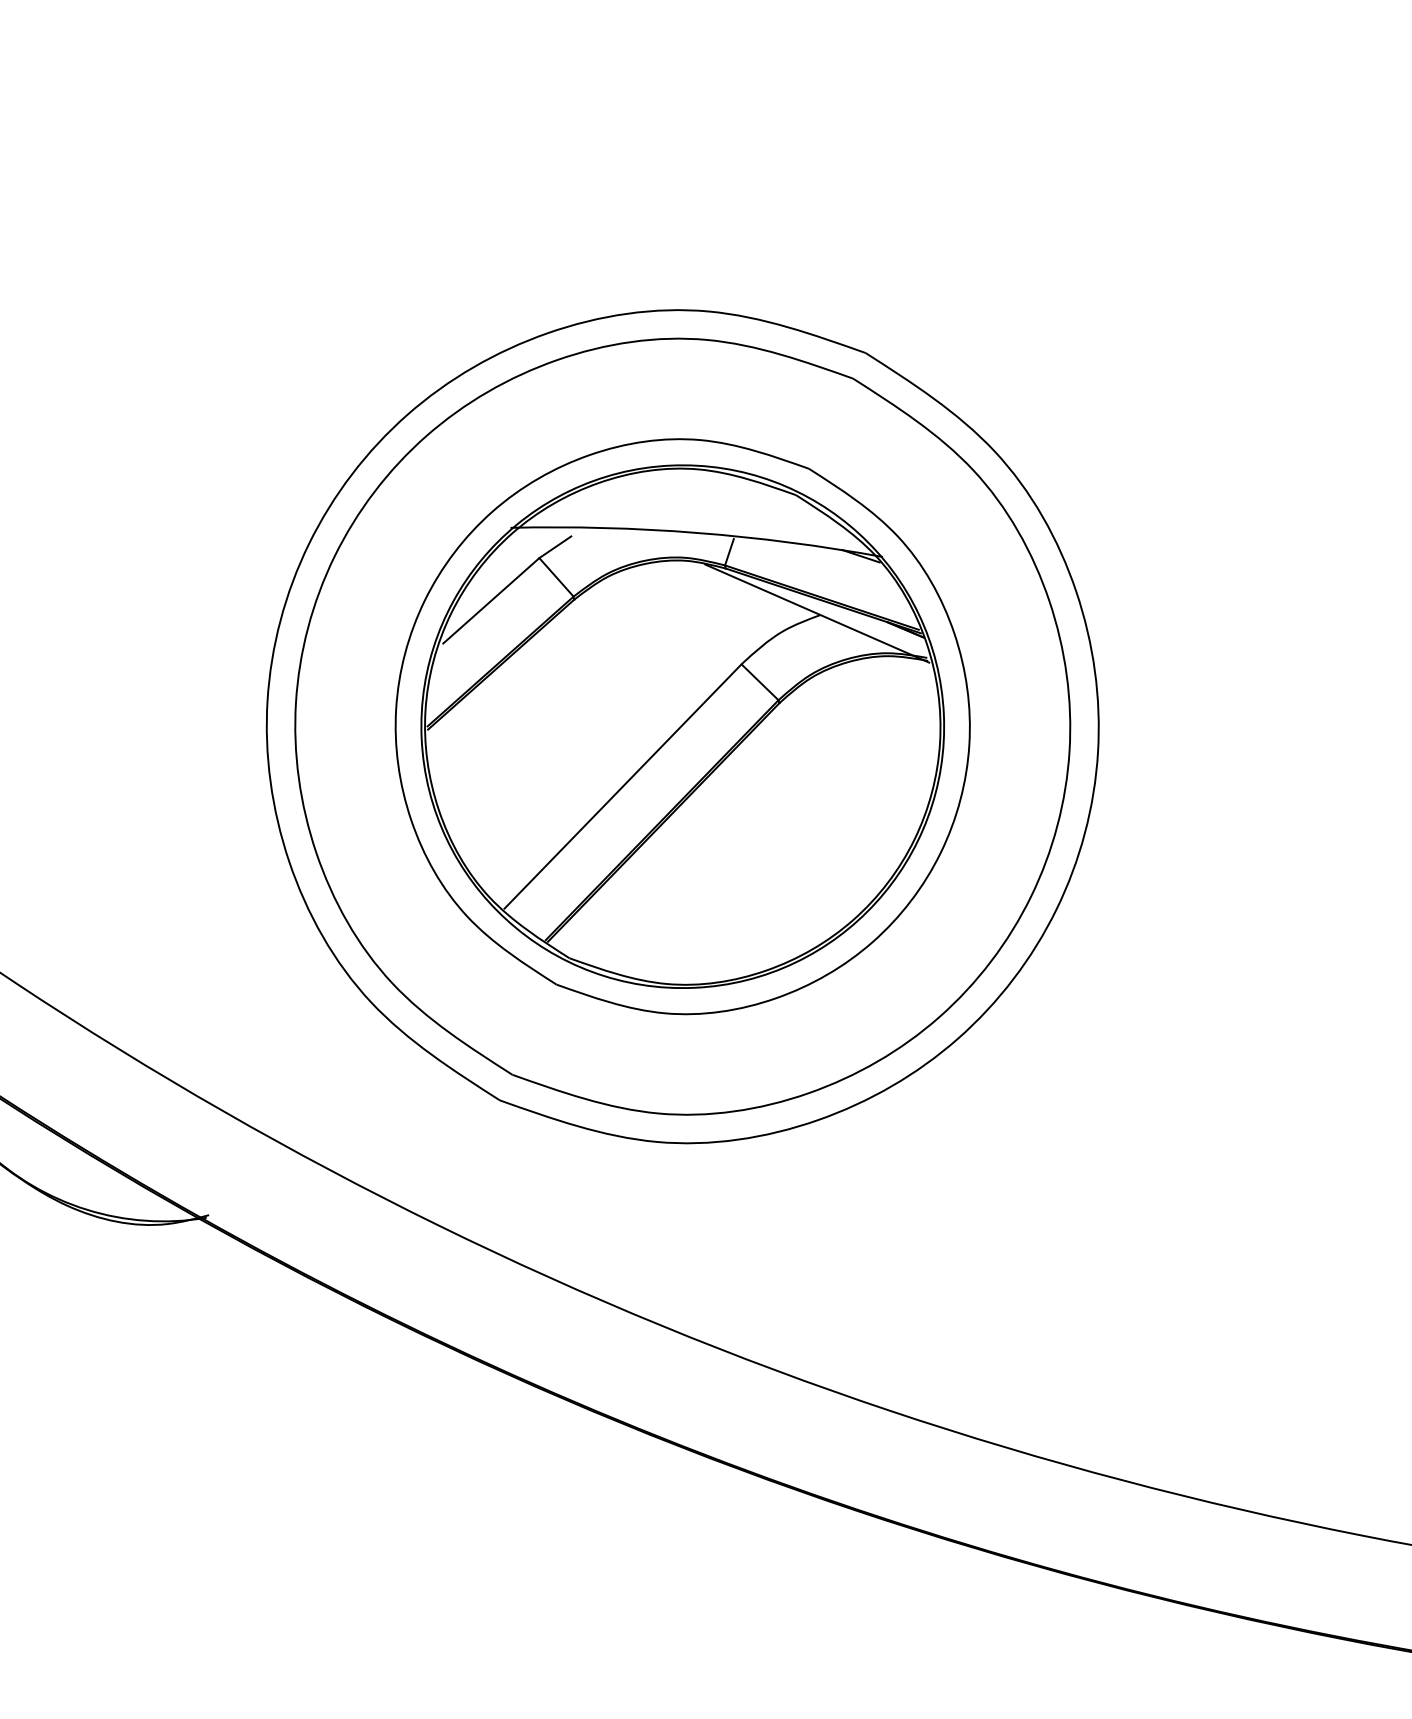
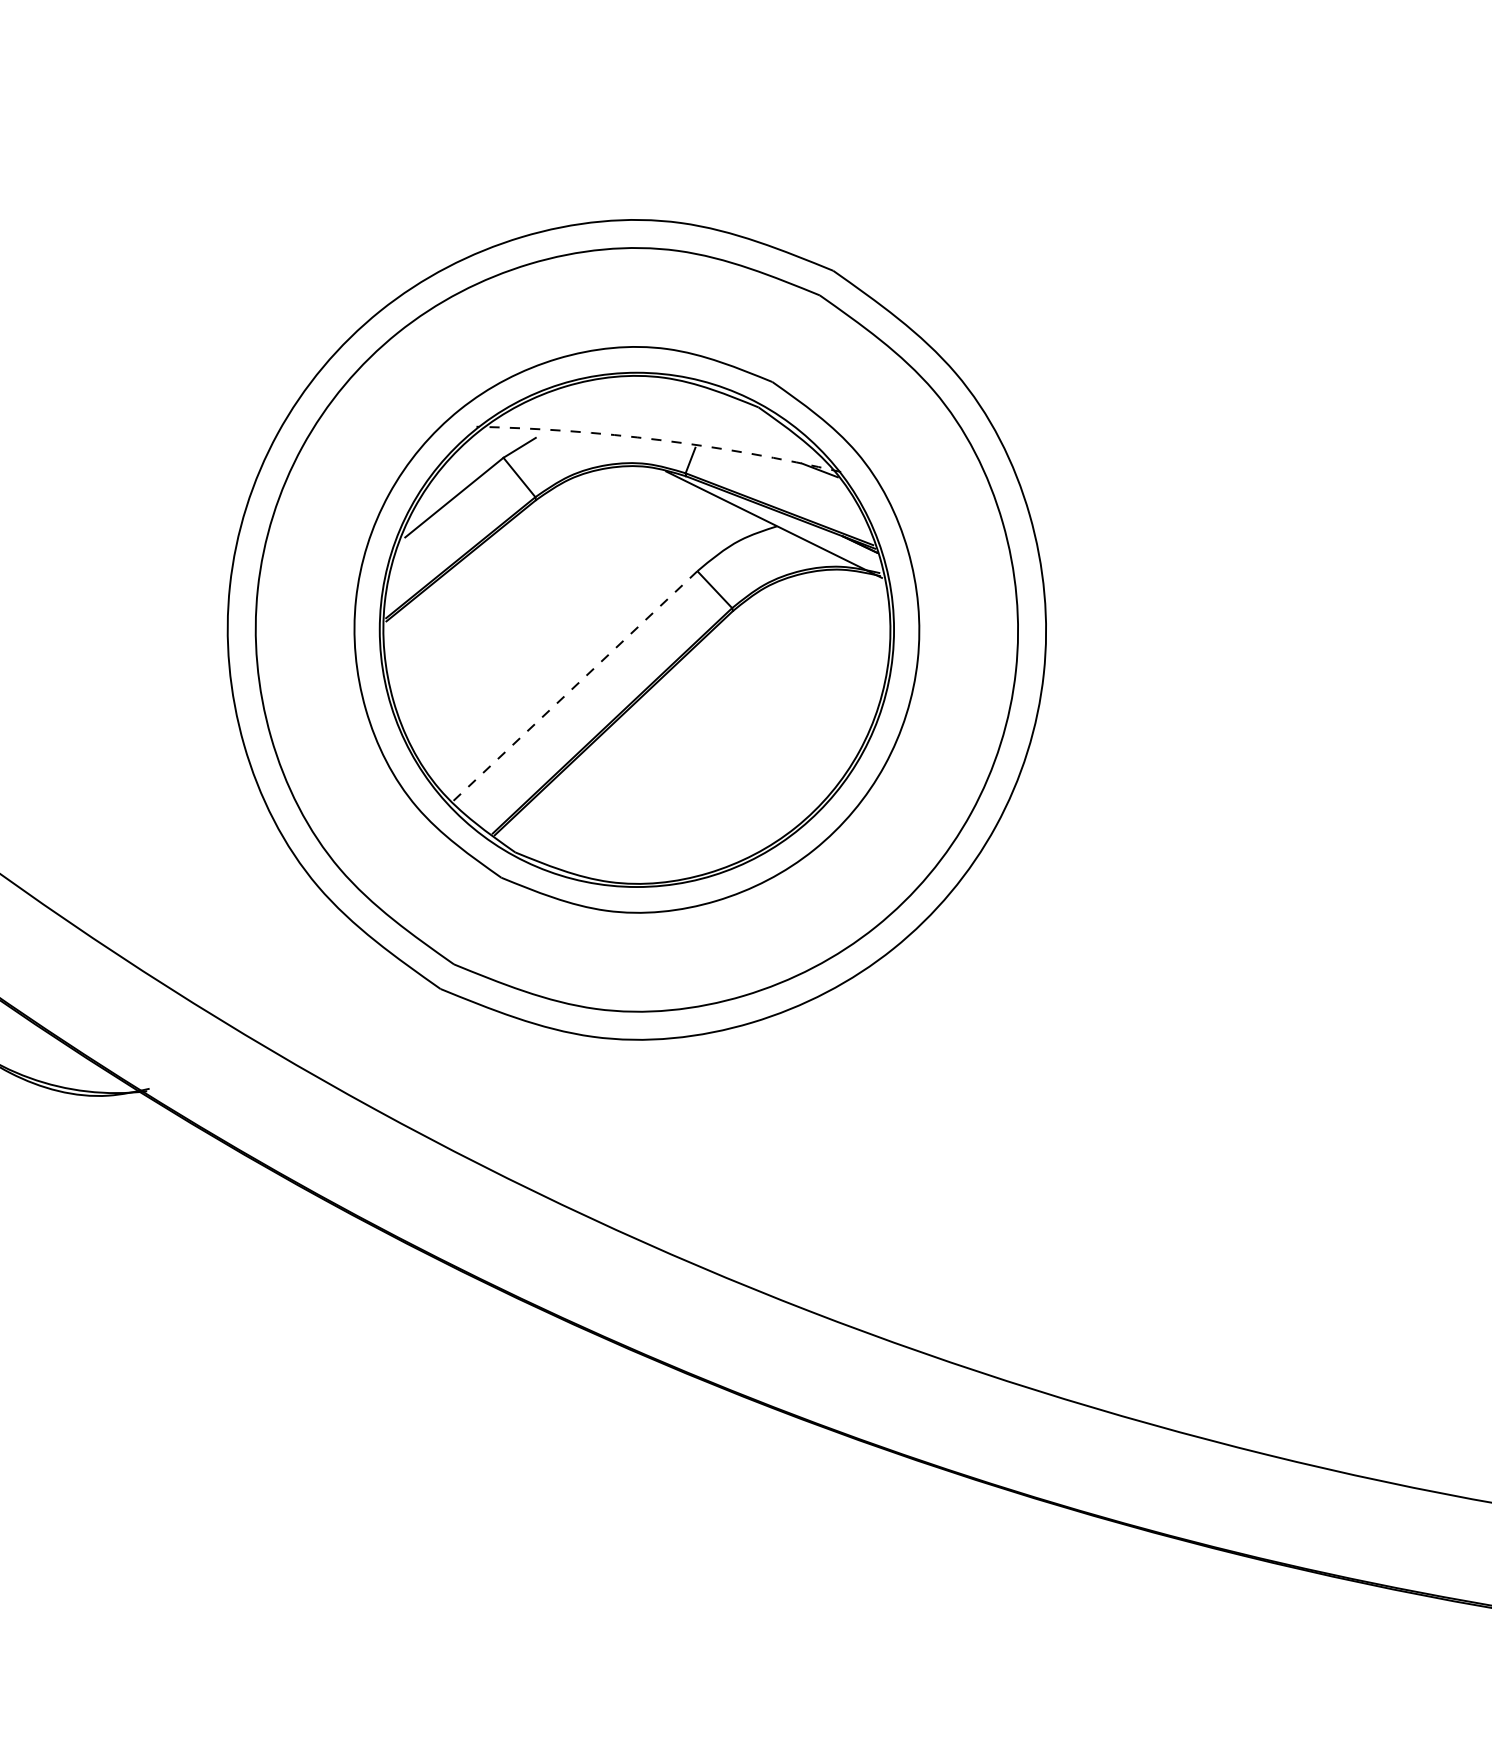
arc: (696, 533) -> (659, 440), solid -> dashed
line: (622, 786) -> (575, 685), solid -> dashed

